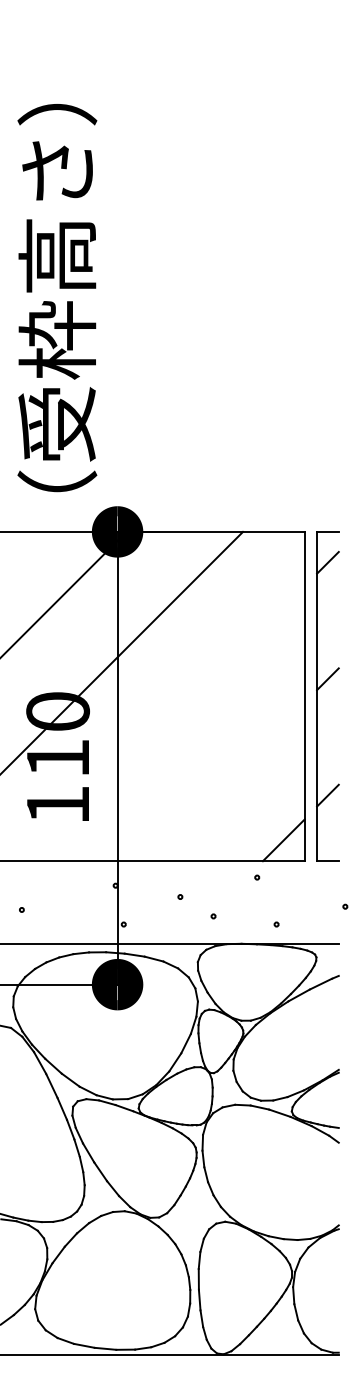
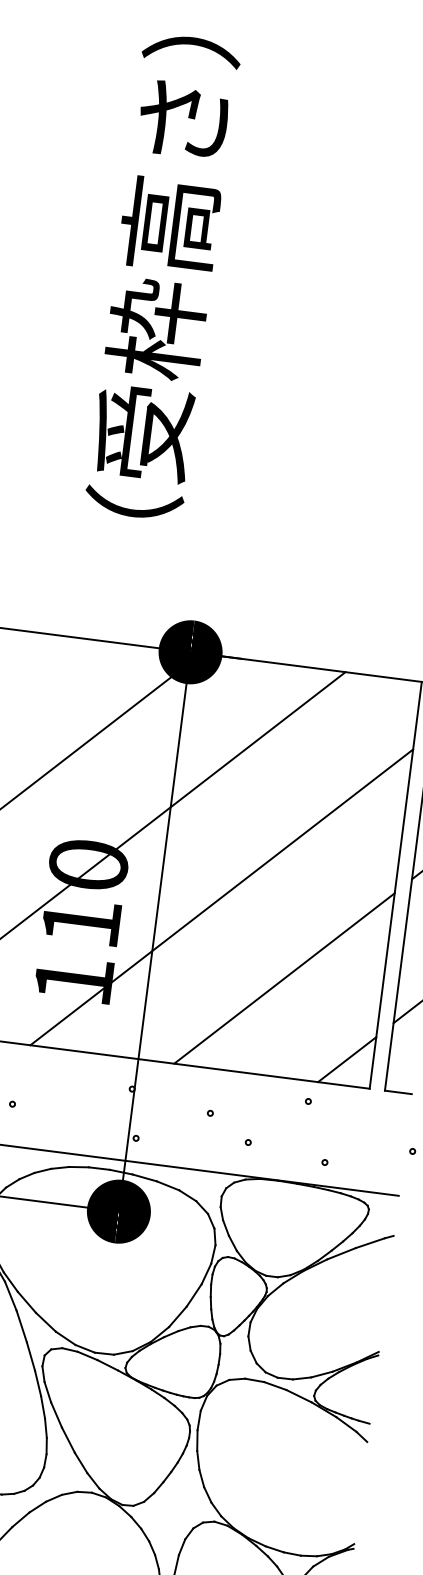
text: (57, 298) -> (163, 277), moved
line: (167, 723) -> (221, 896), added
line: (225, 782) -> (284, 978), added

